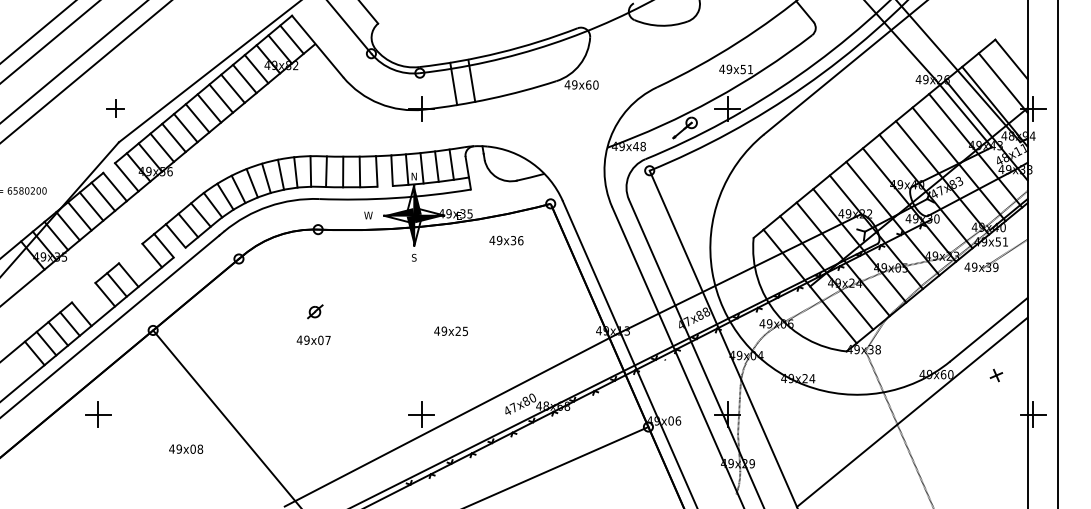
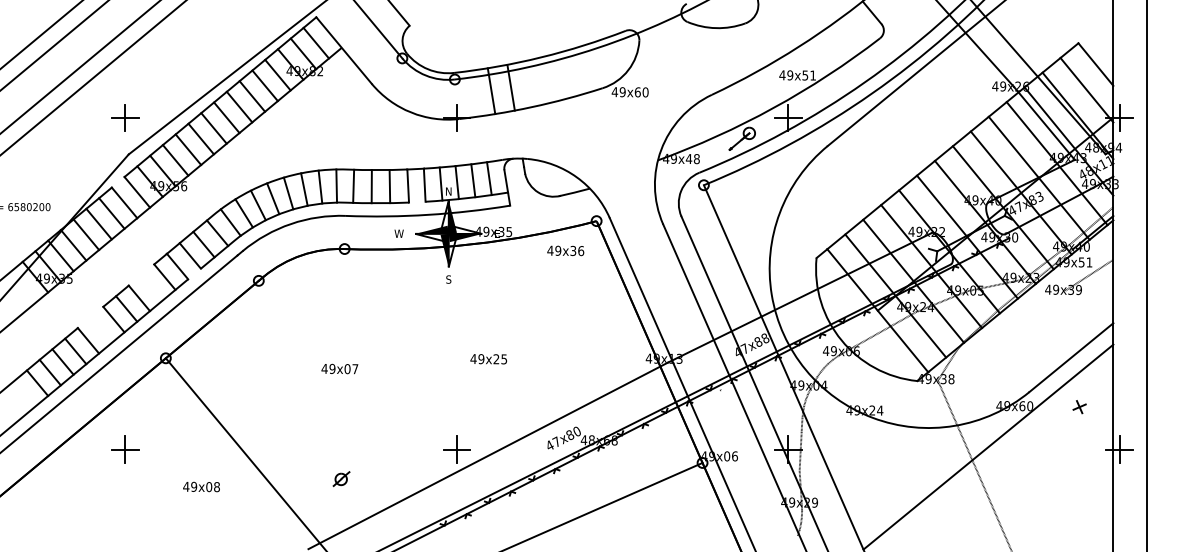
part: (115, 108) -> (125, 117), size x1.43
text: (506, 240) -> (565, 250), moved
part: (315, 312) -> (341, 479), moved
part: (98, 414) -> (125, 449), moved

